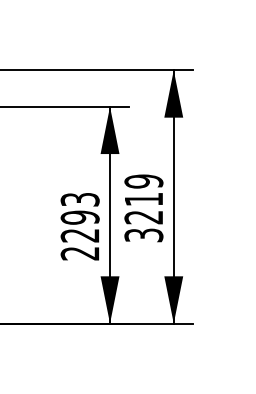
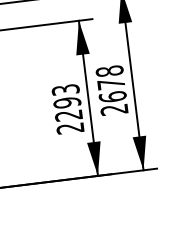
text: (143, 208) -> (111, 90), 3219 -> 2678

